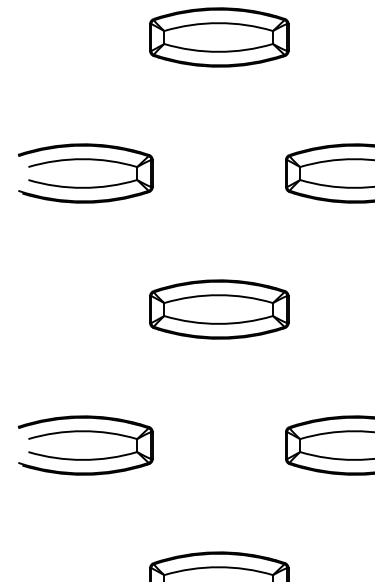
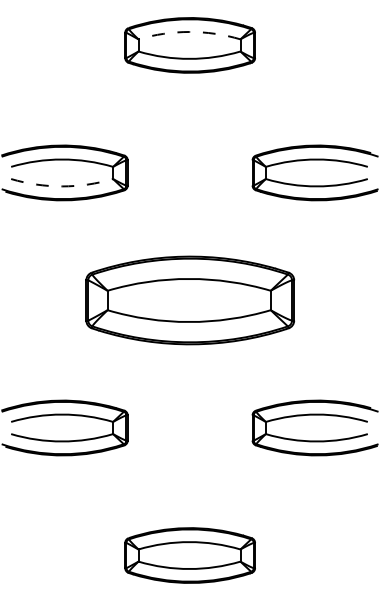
arc: (218, 22) -> (189, 31), solid -> dashed
arc: (83, 187) -> (62, 186), solid -> dashed
part: (218, 309) -> (189, 300), size x1.6

